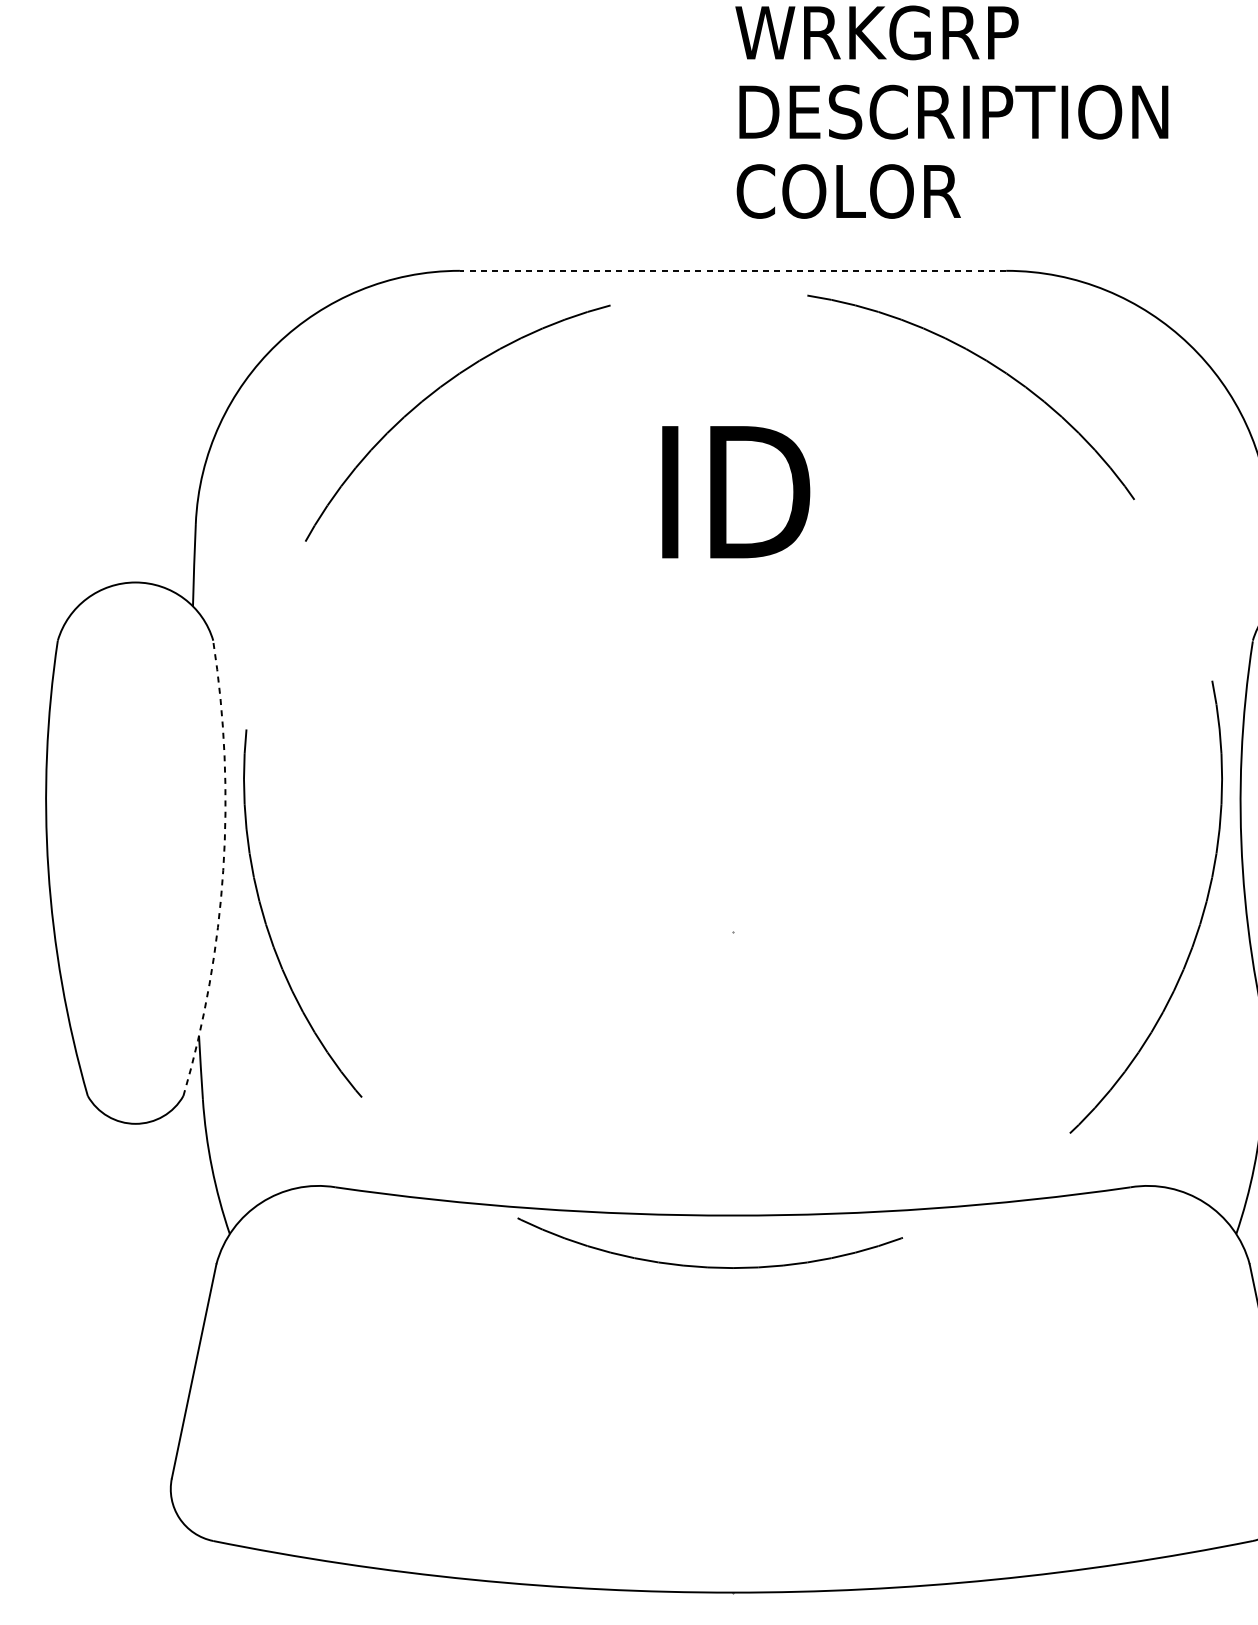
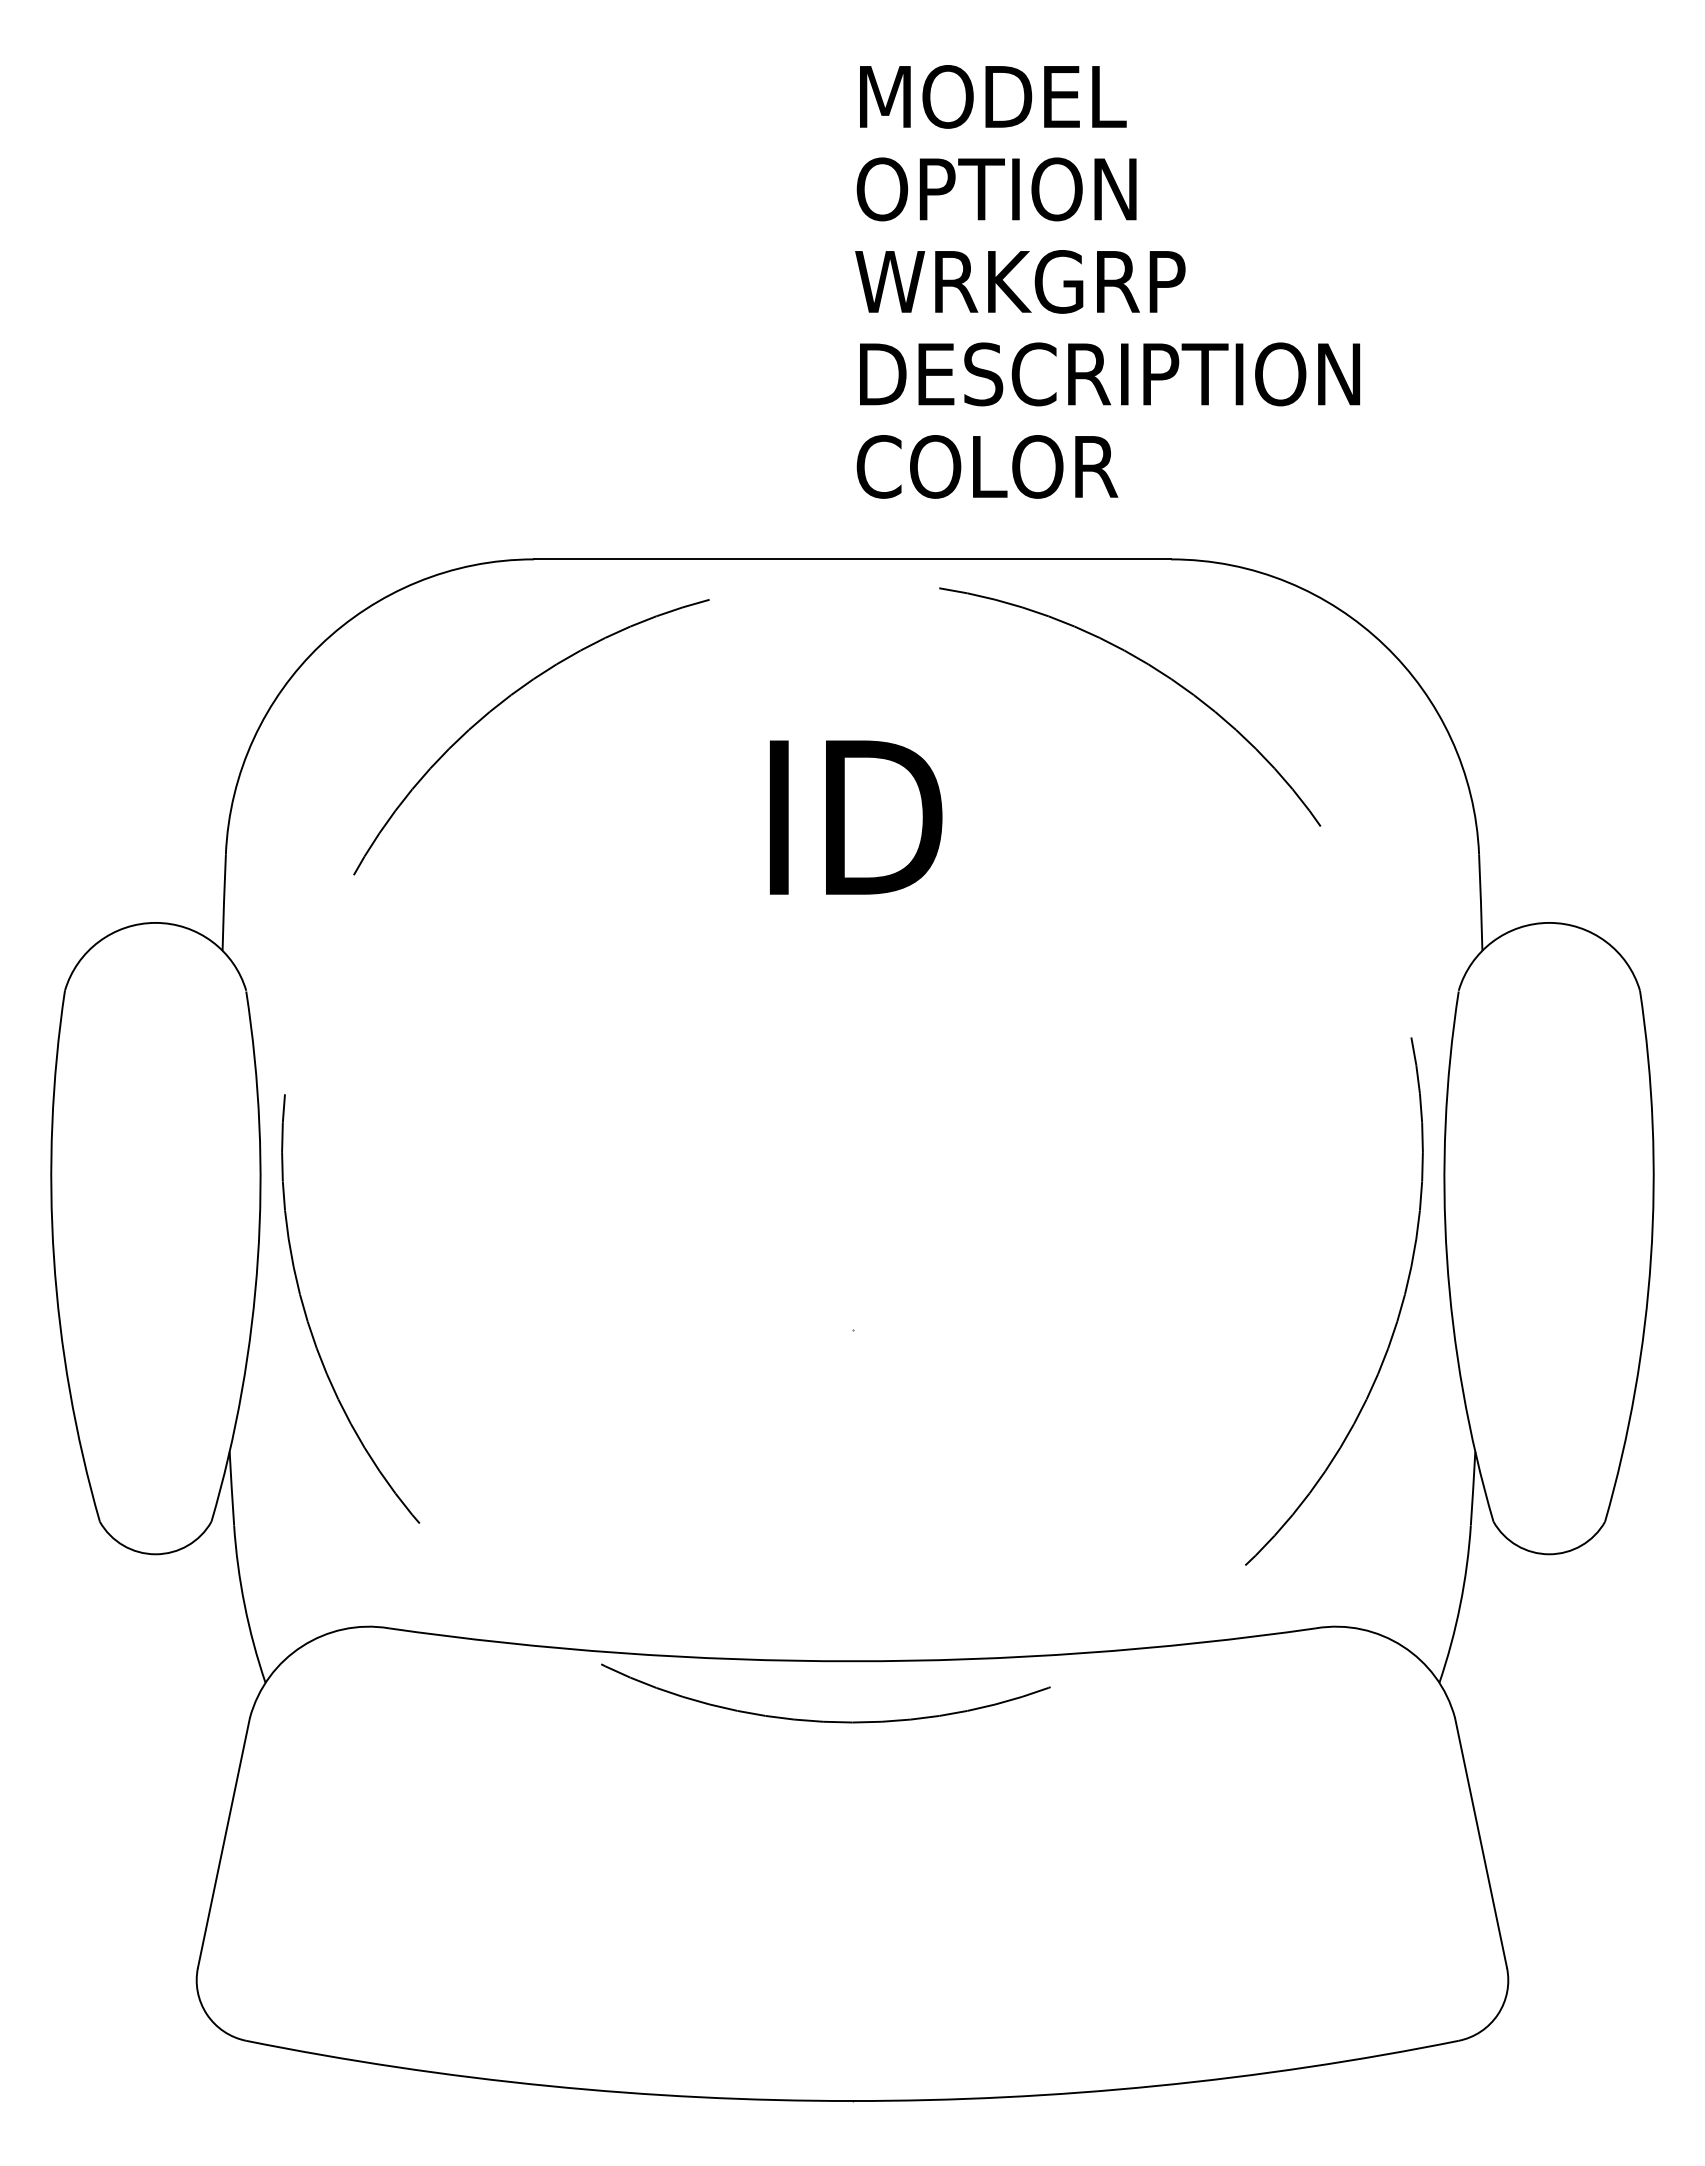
line: (733, 270) -> (852, 559), dashed -> solid
arc: (222, 870) -> (257, 1258), dashed -> solid

